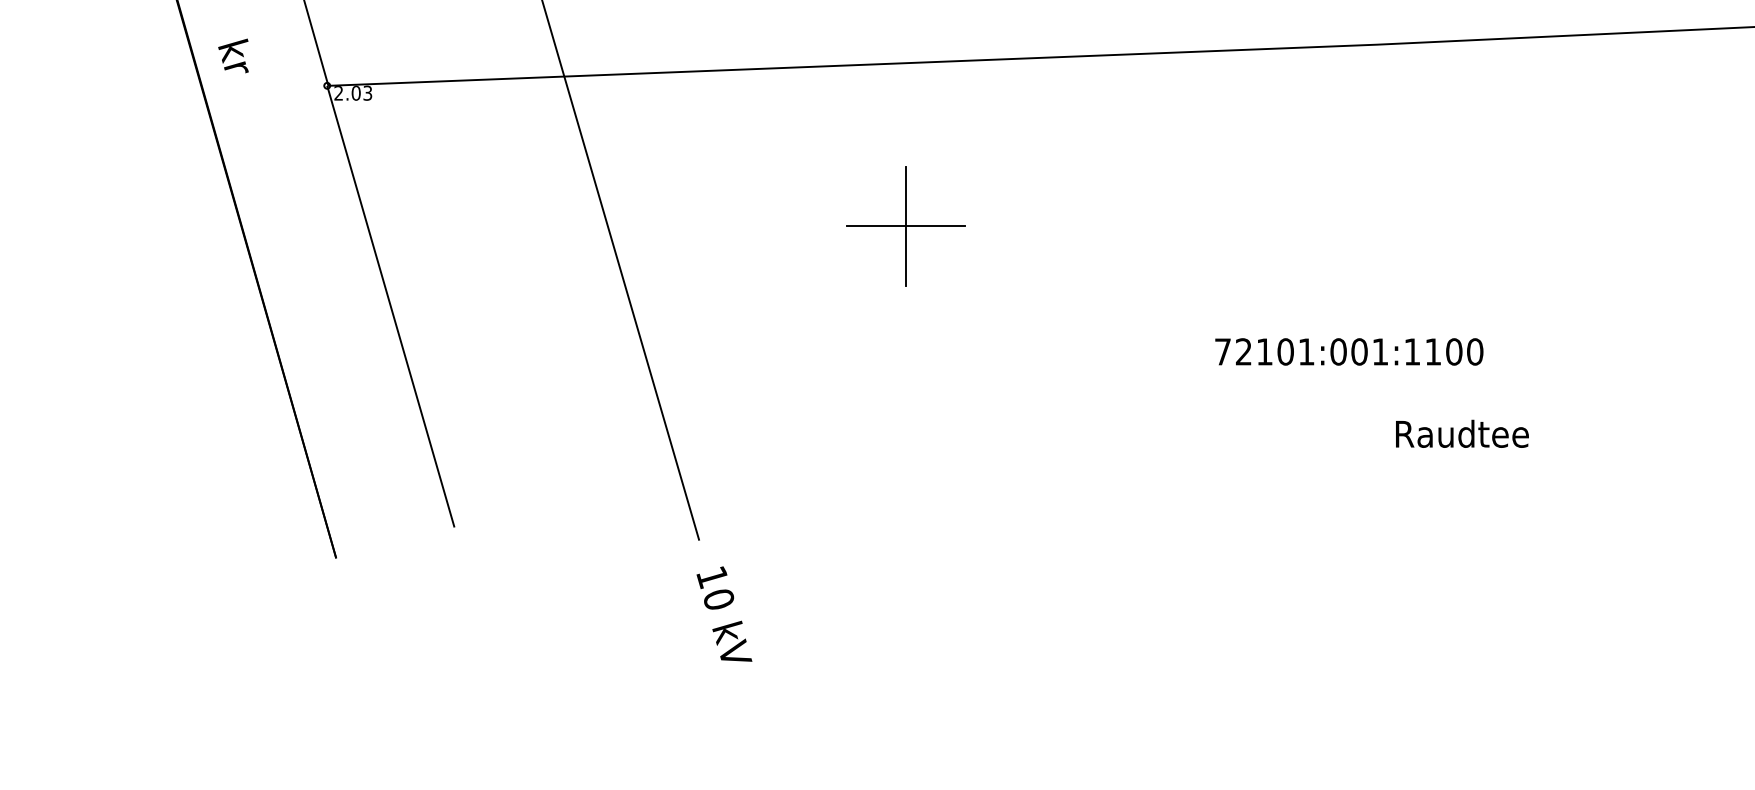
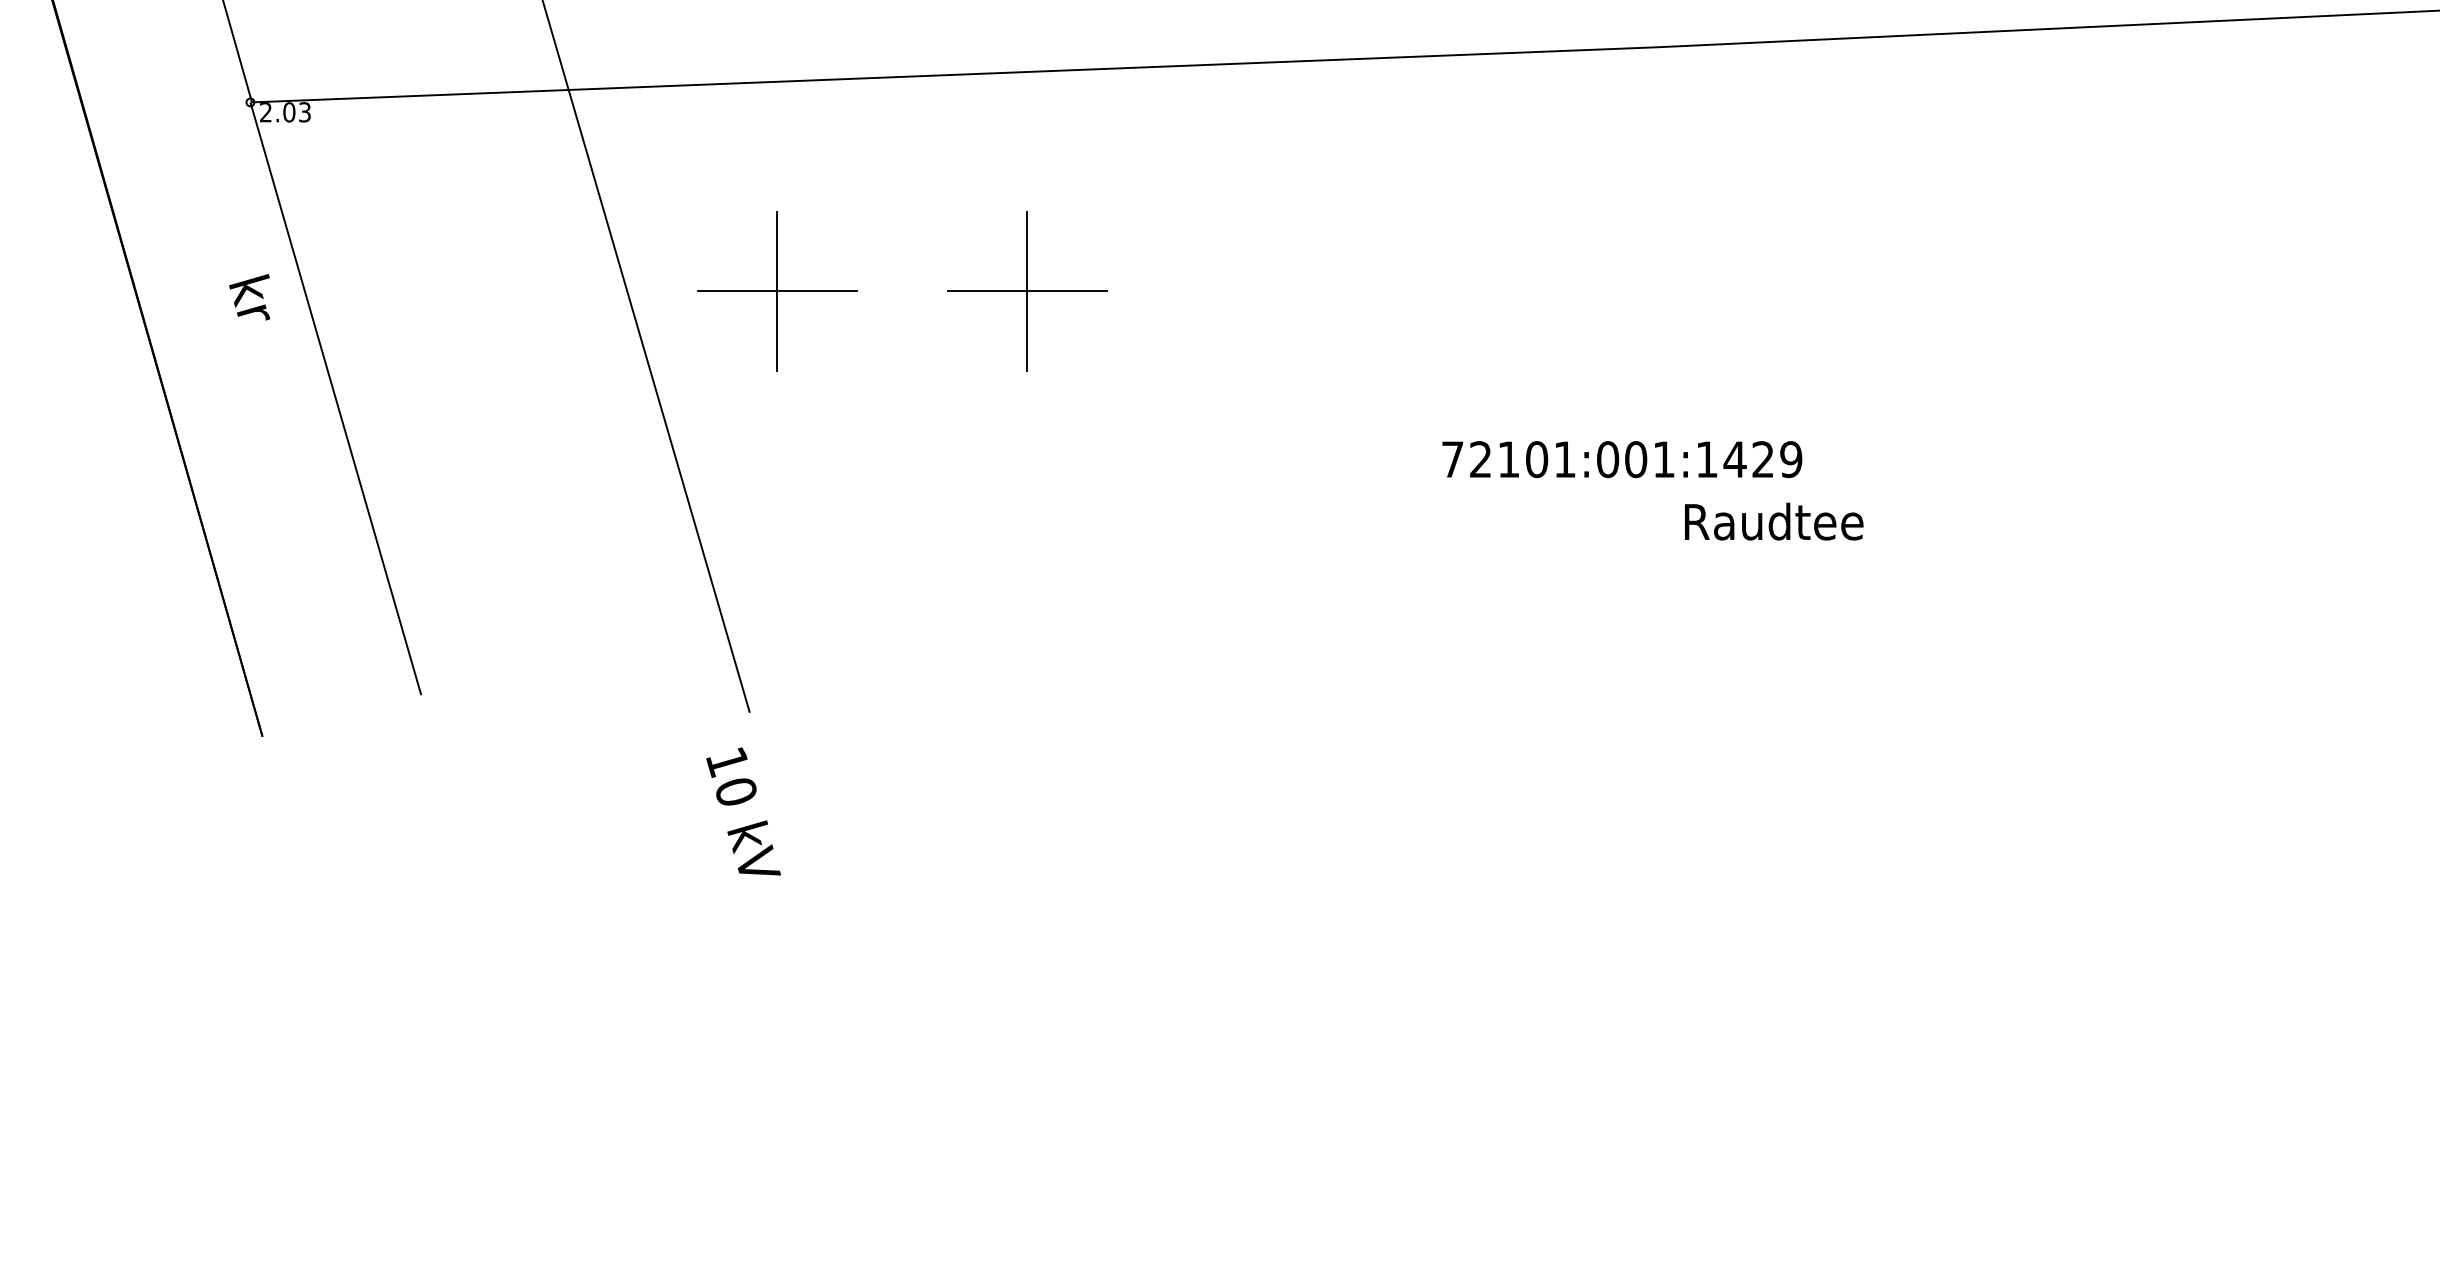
text: (233, 56) -> (249, 297), moved
part: (719, 226) -> (777, 291), added
text: (1453, 351) -> (1762, 459), 72101:001:1100 -> 72101:001:1429
text: (1462, 433) -> (1774, 521), moved
text: (724, 614) -> (743, 811), moved

